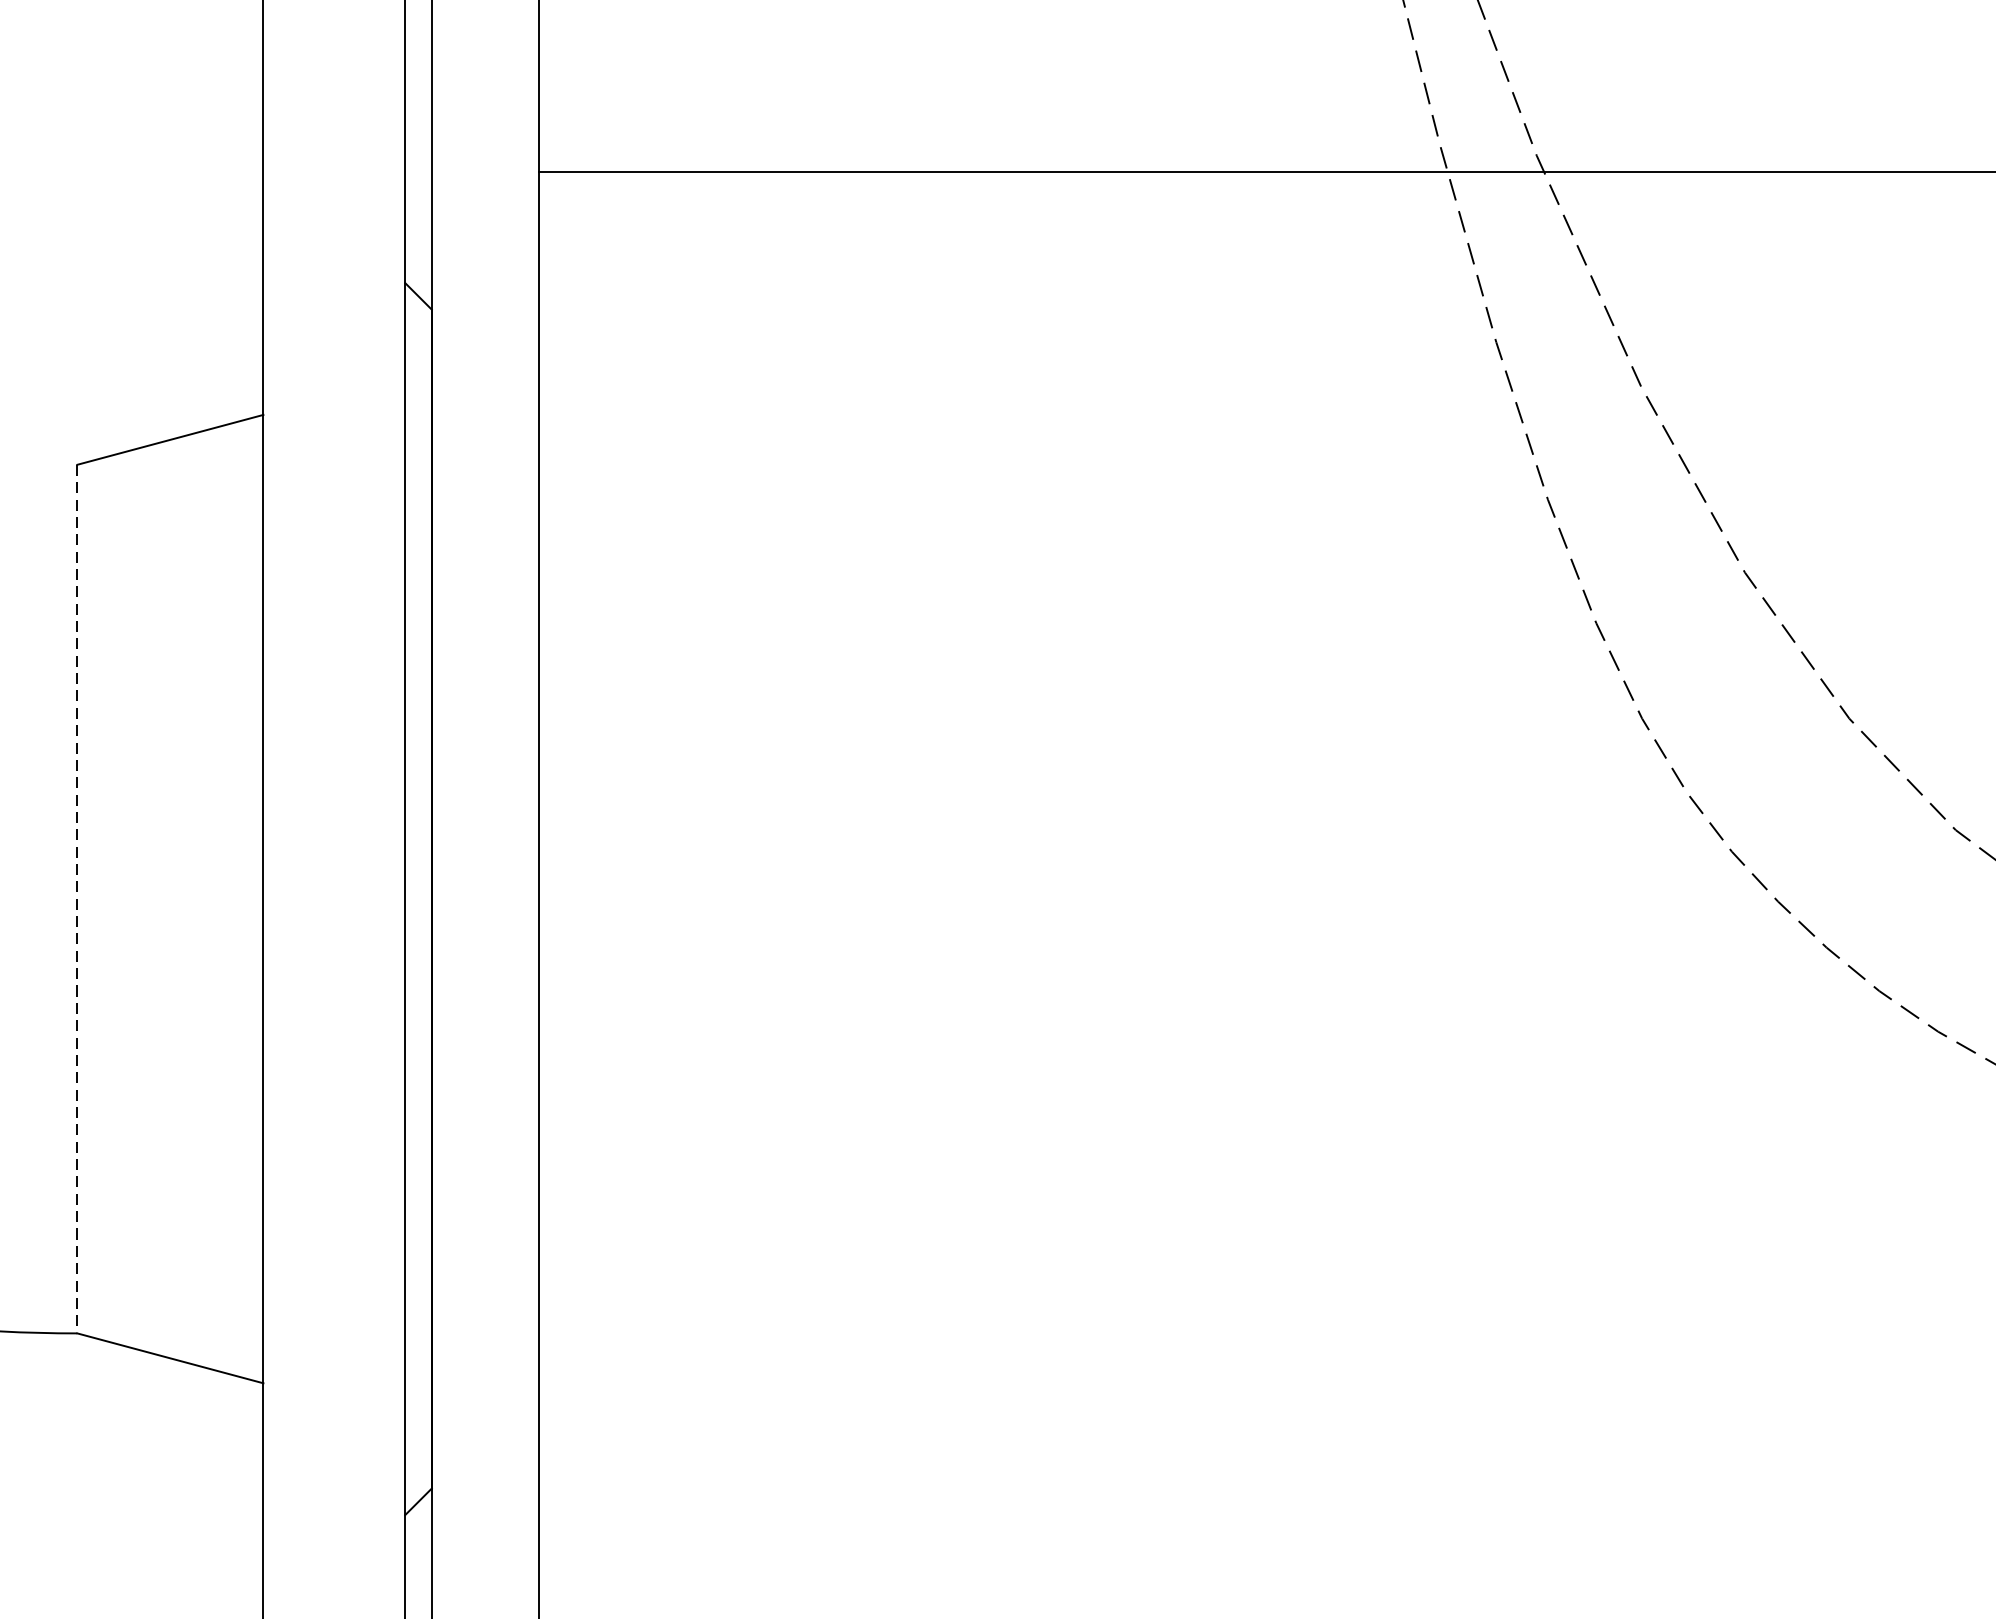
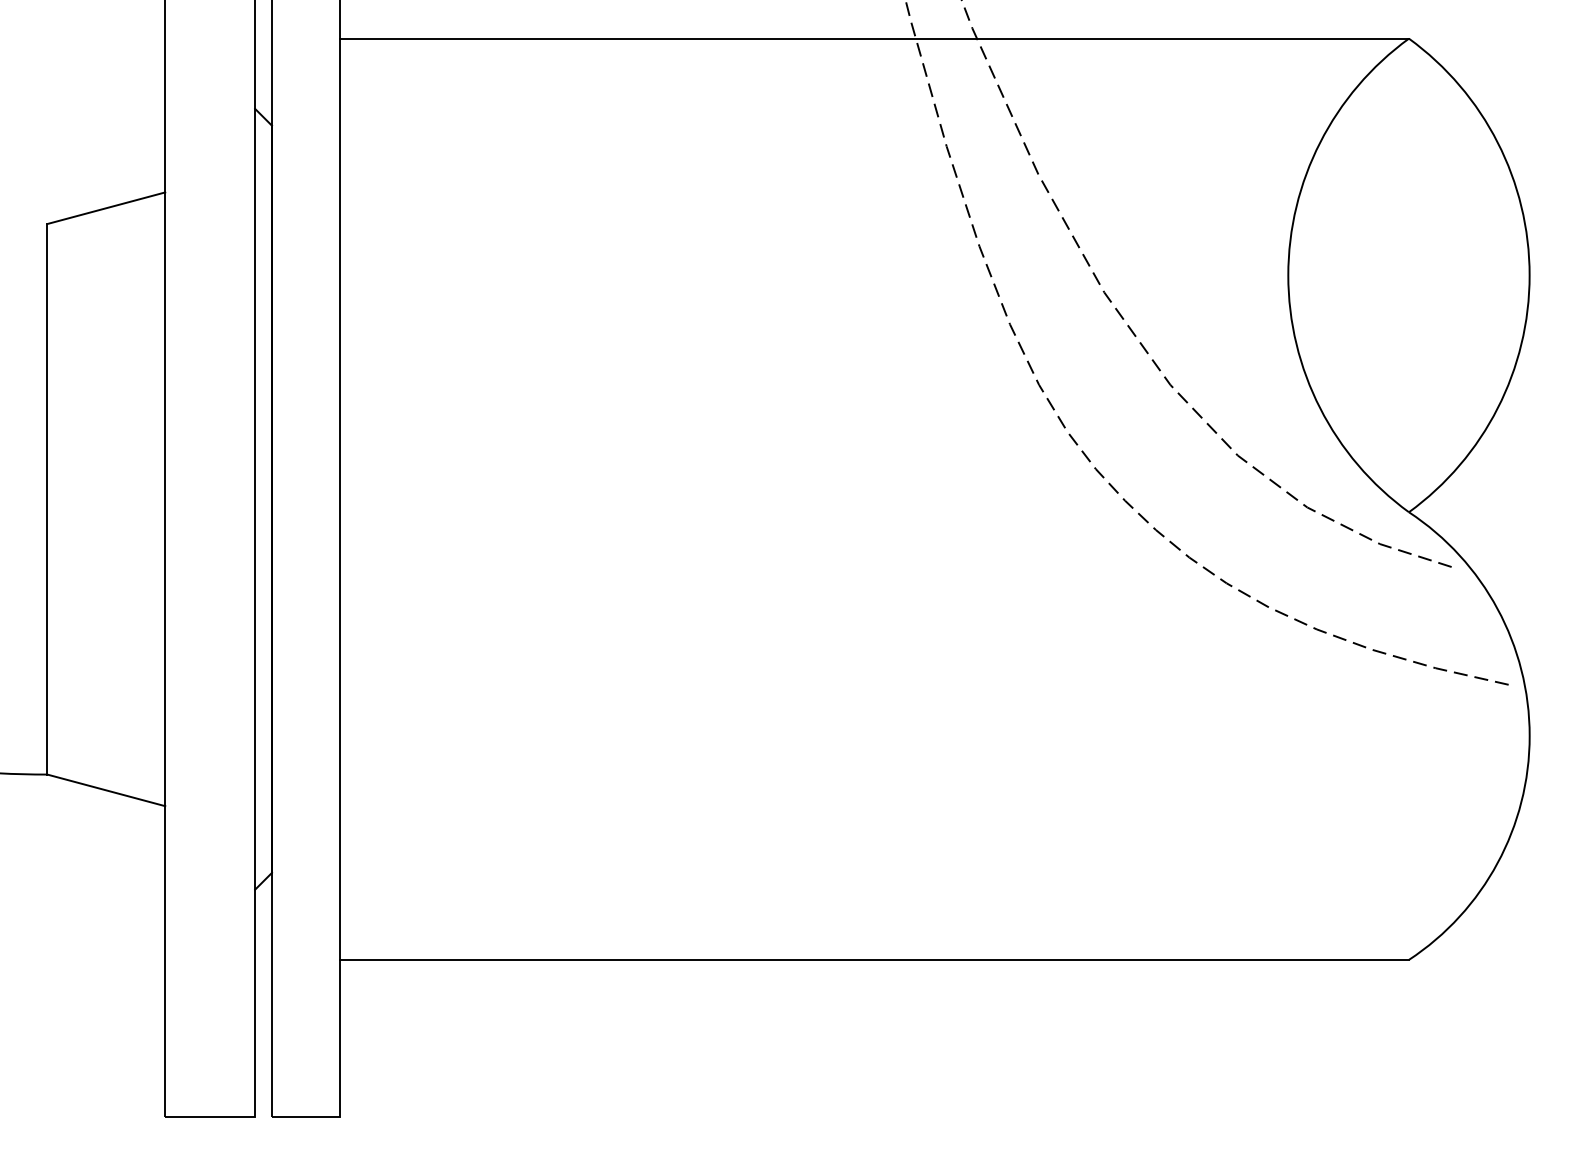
line: (77, 899) -> (47, 499), dashed -> solid

